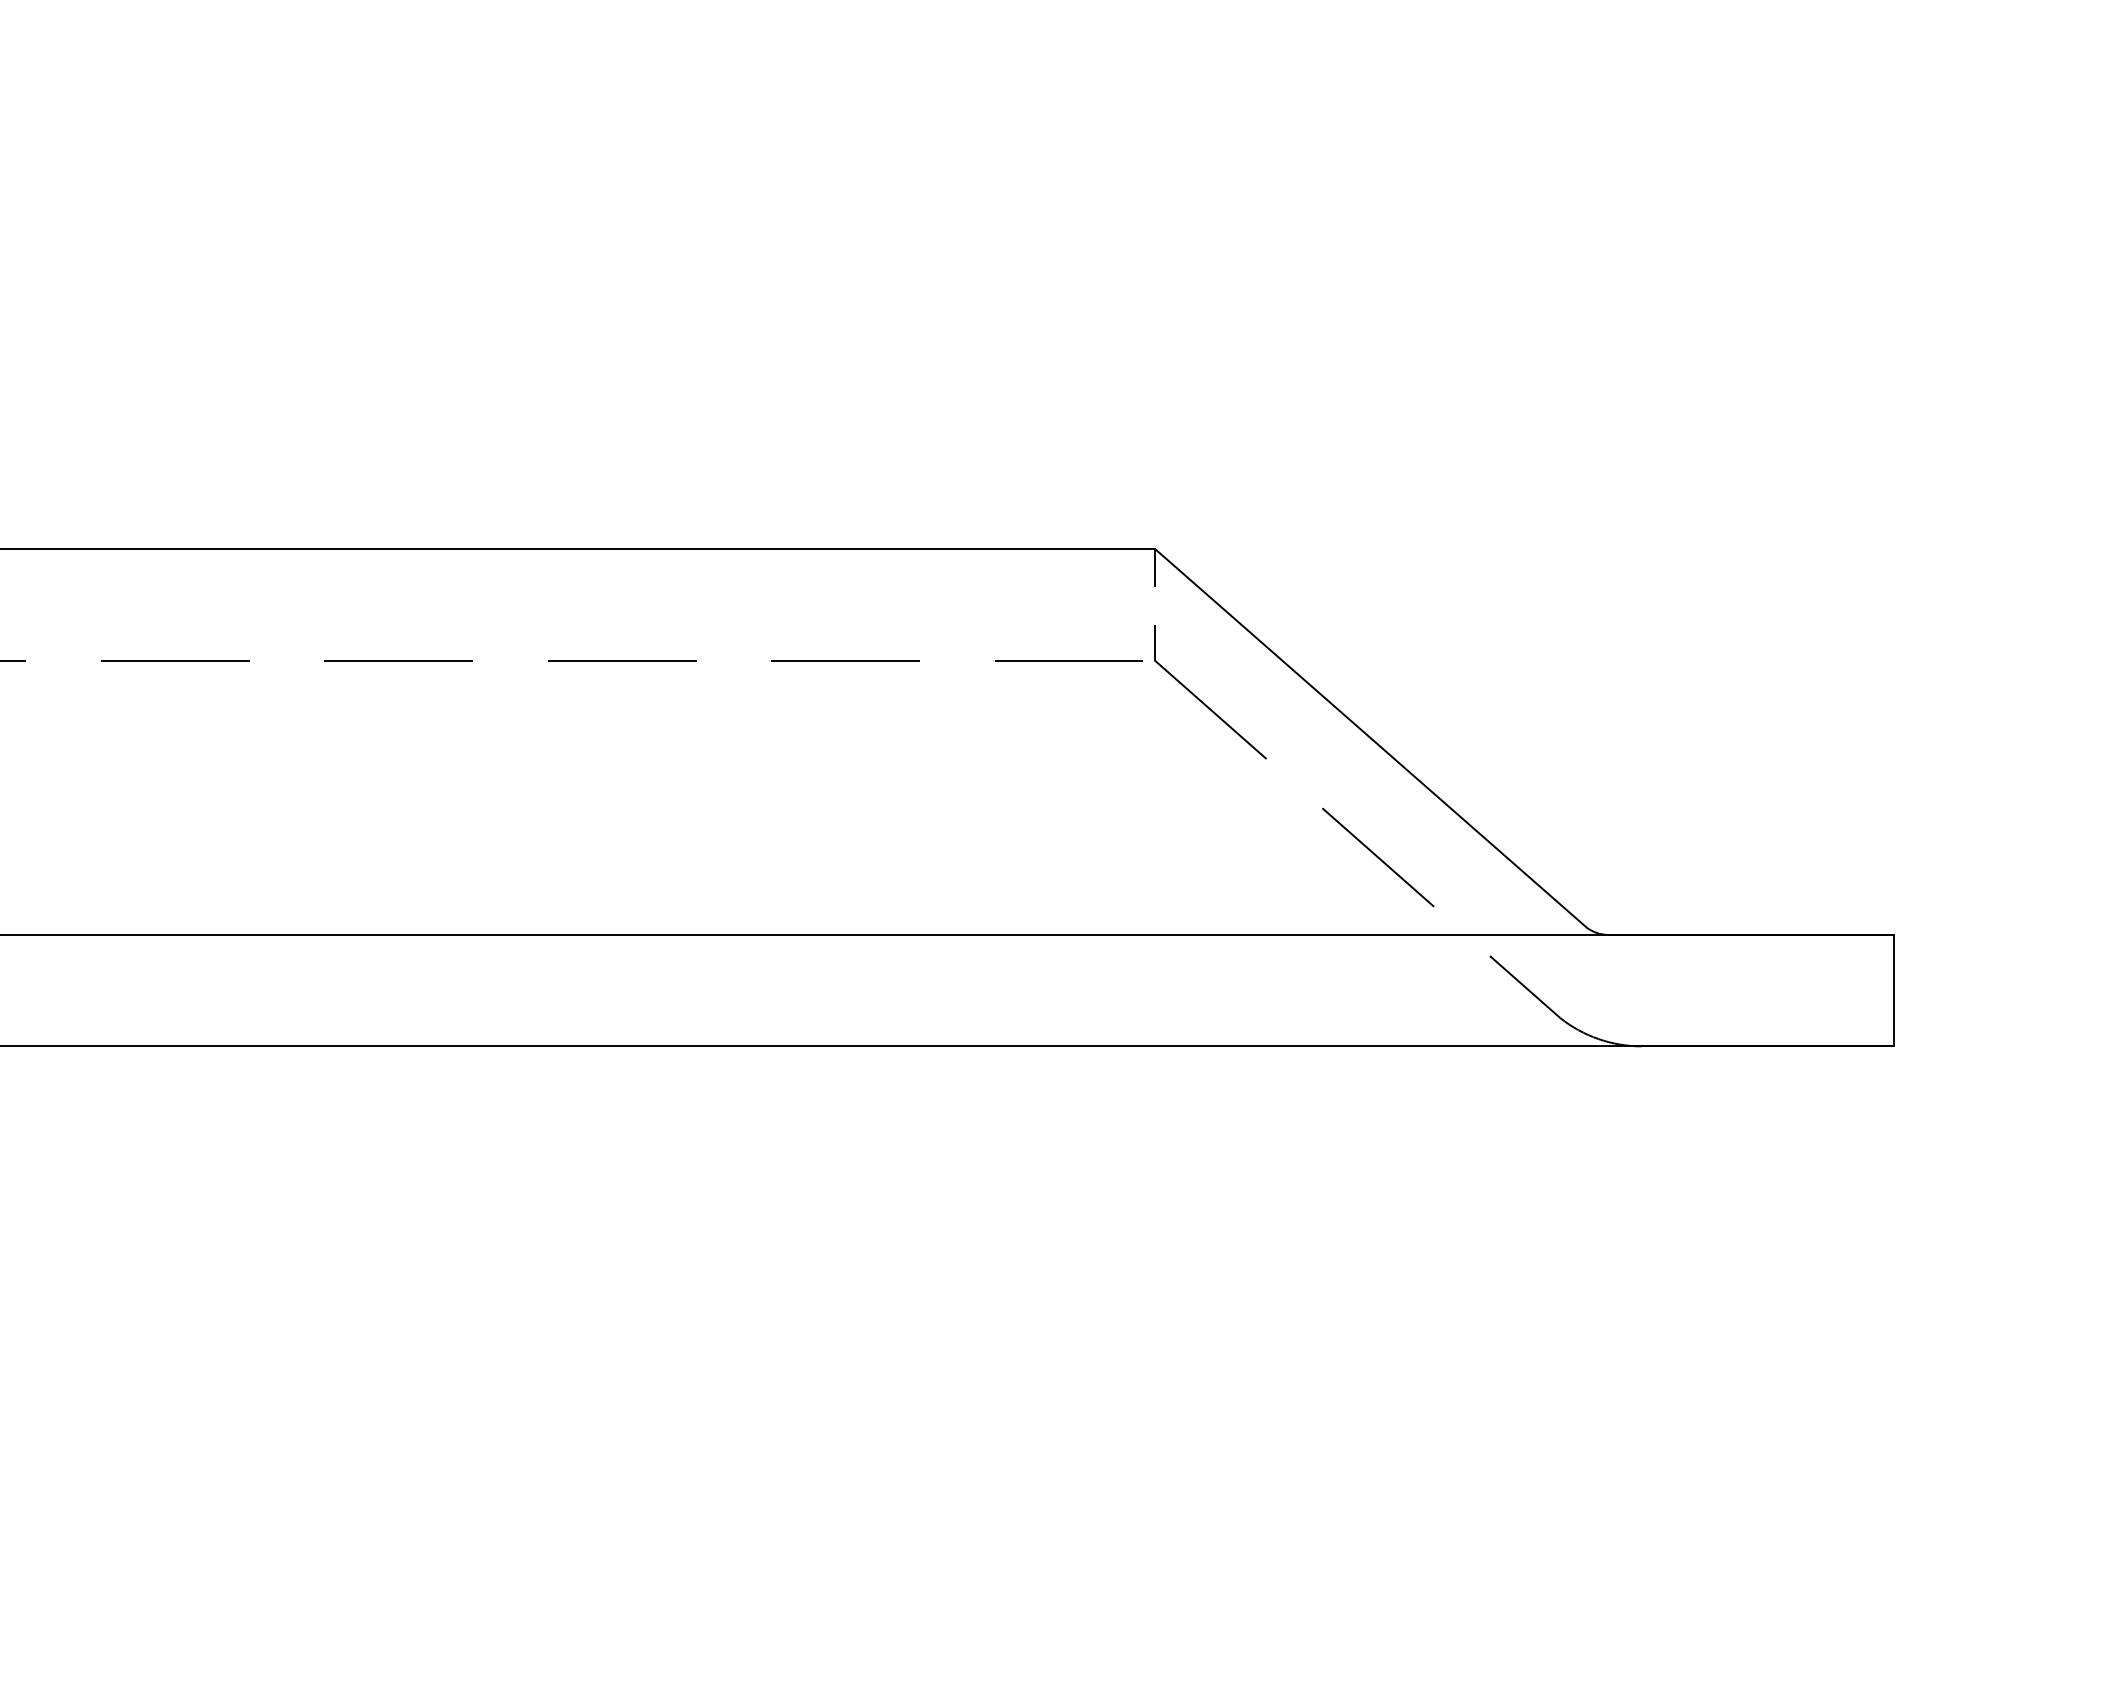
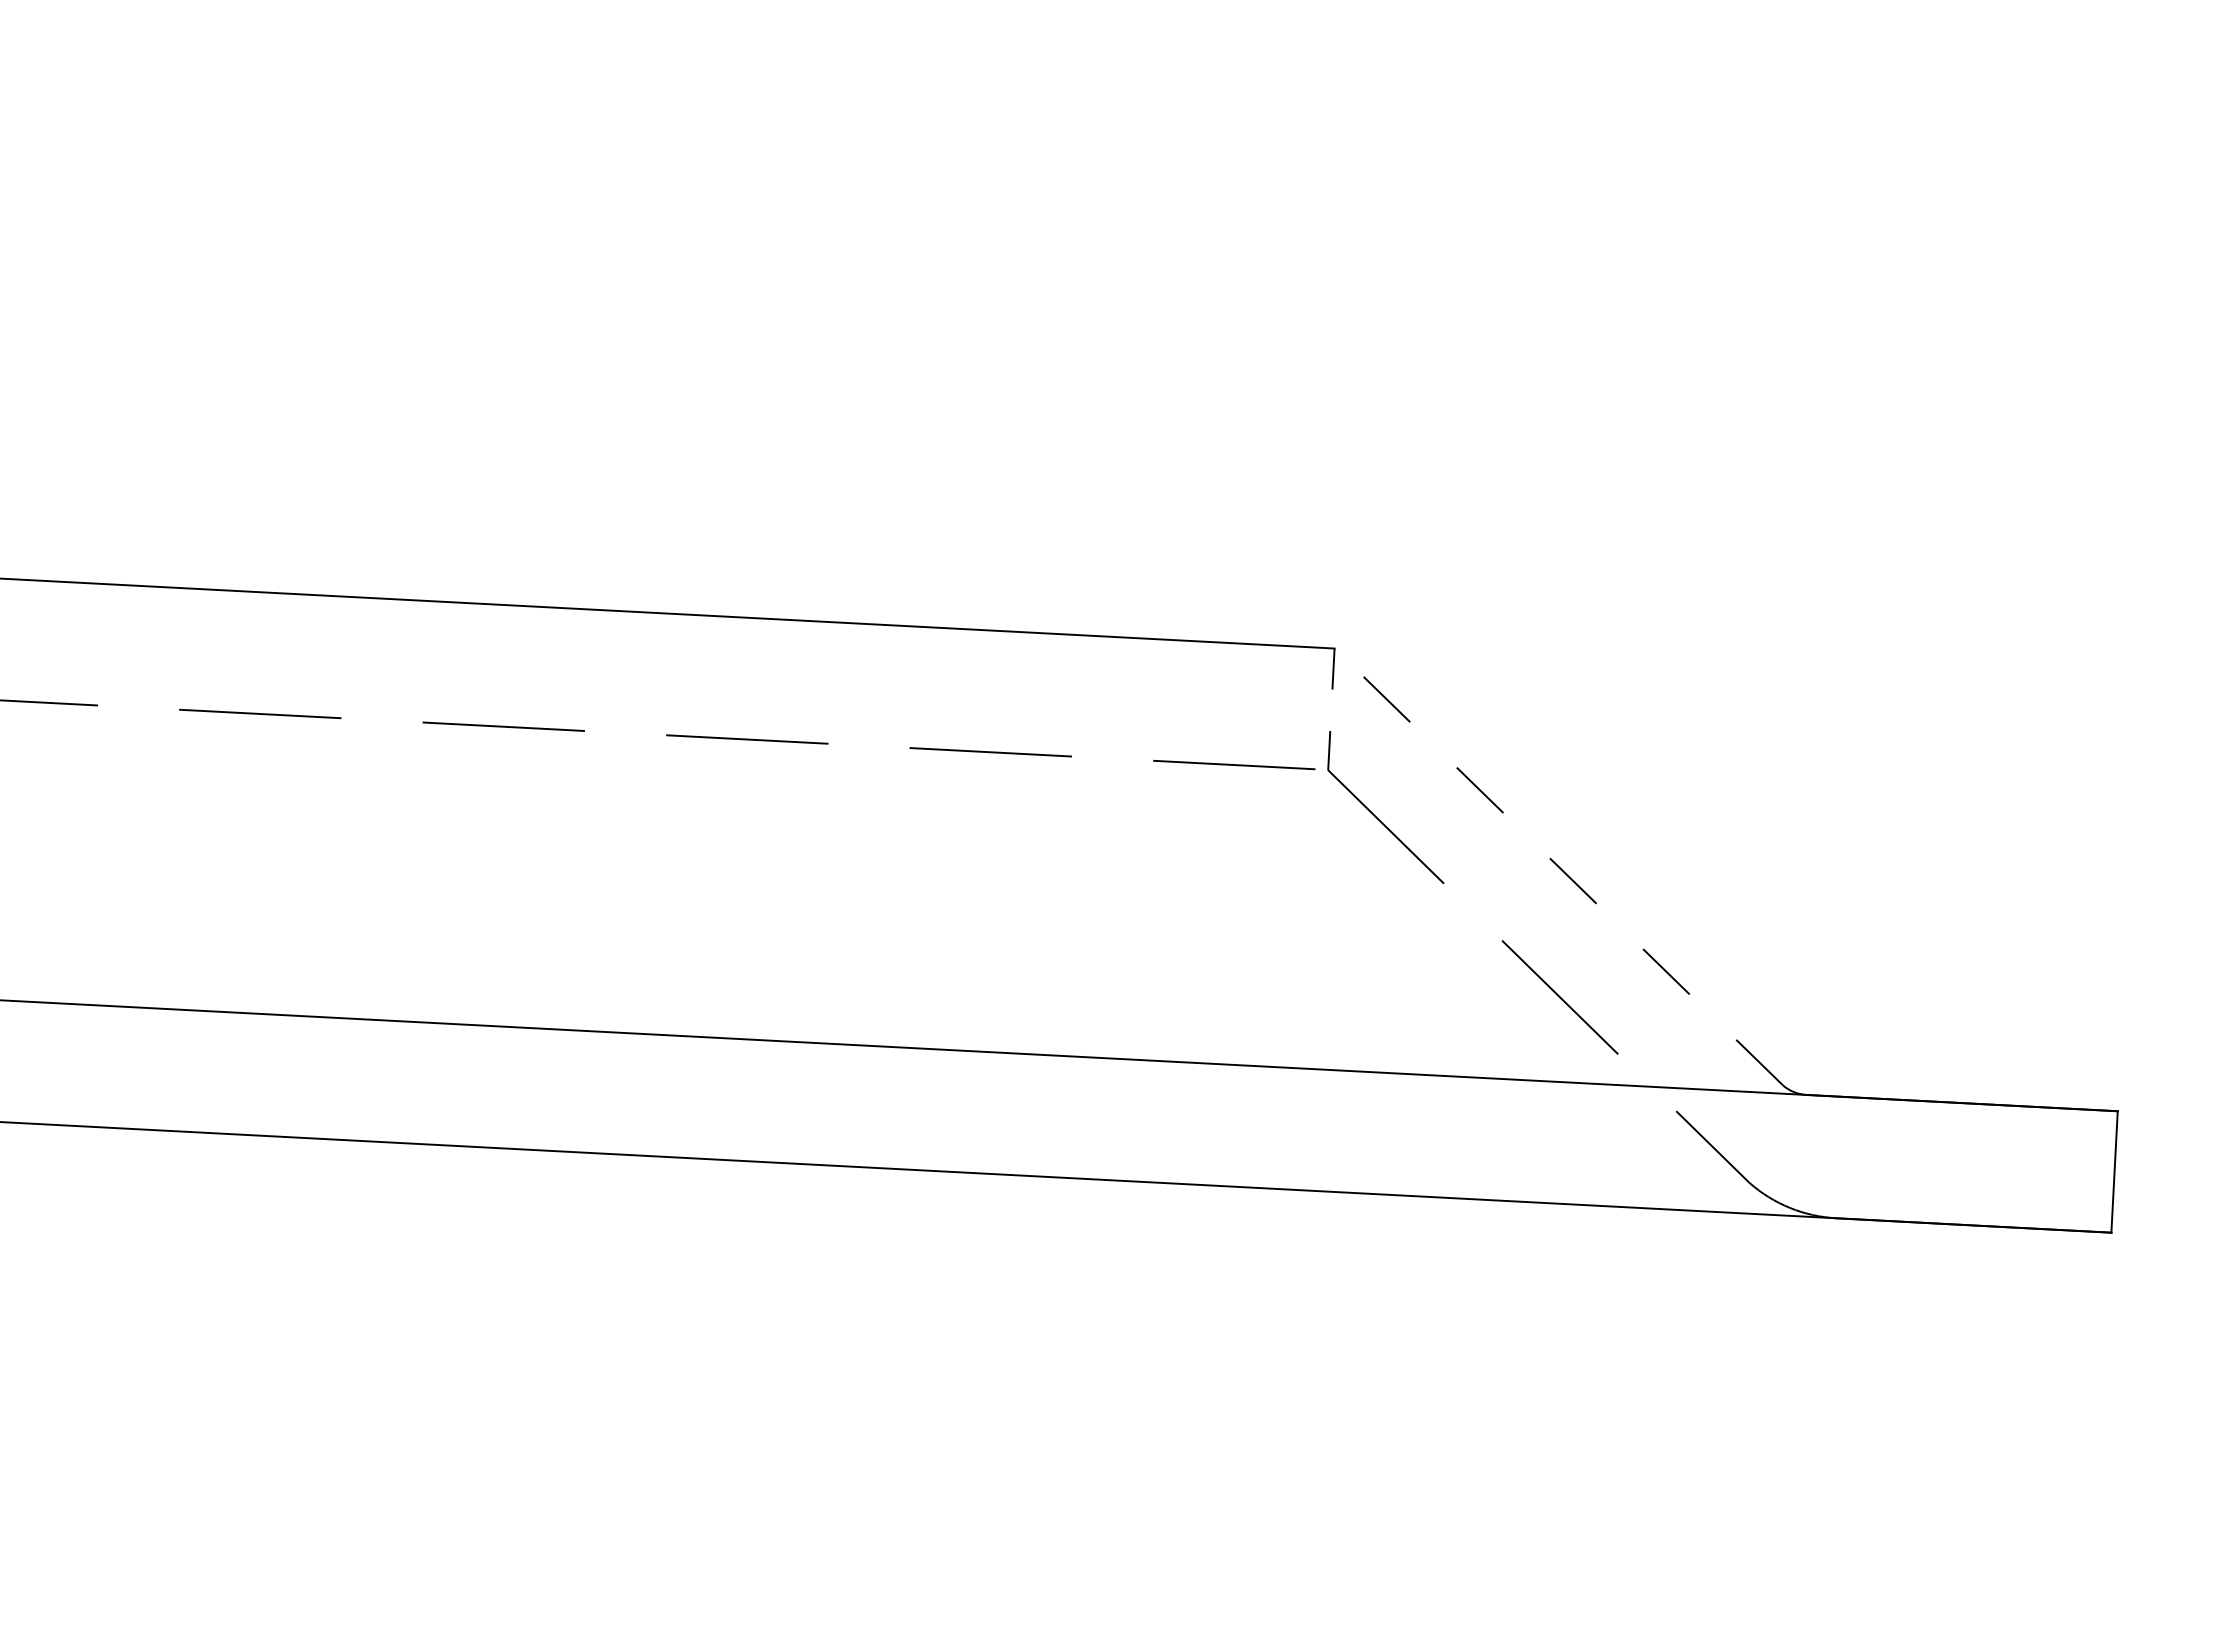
line: (1370, 738) -> (1558, 867), solid -> dashed

